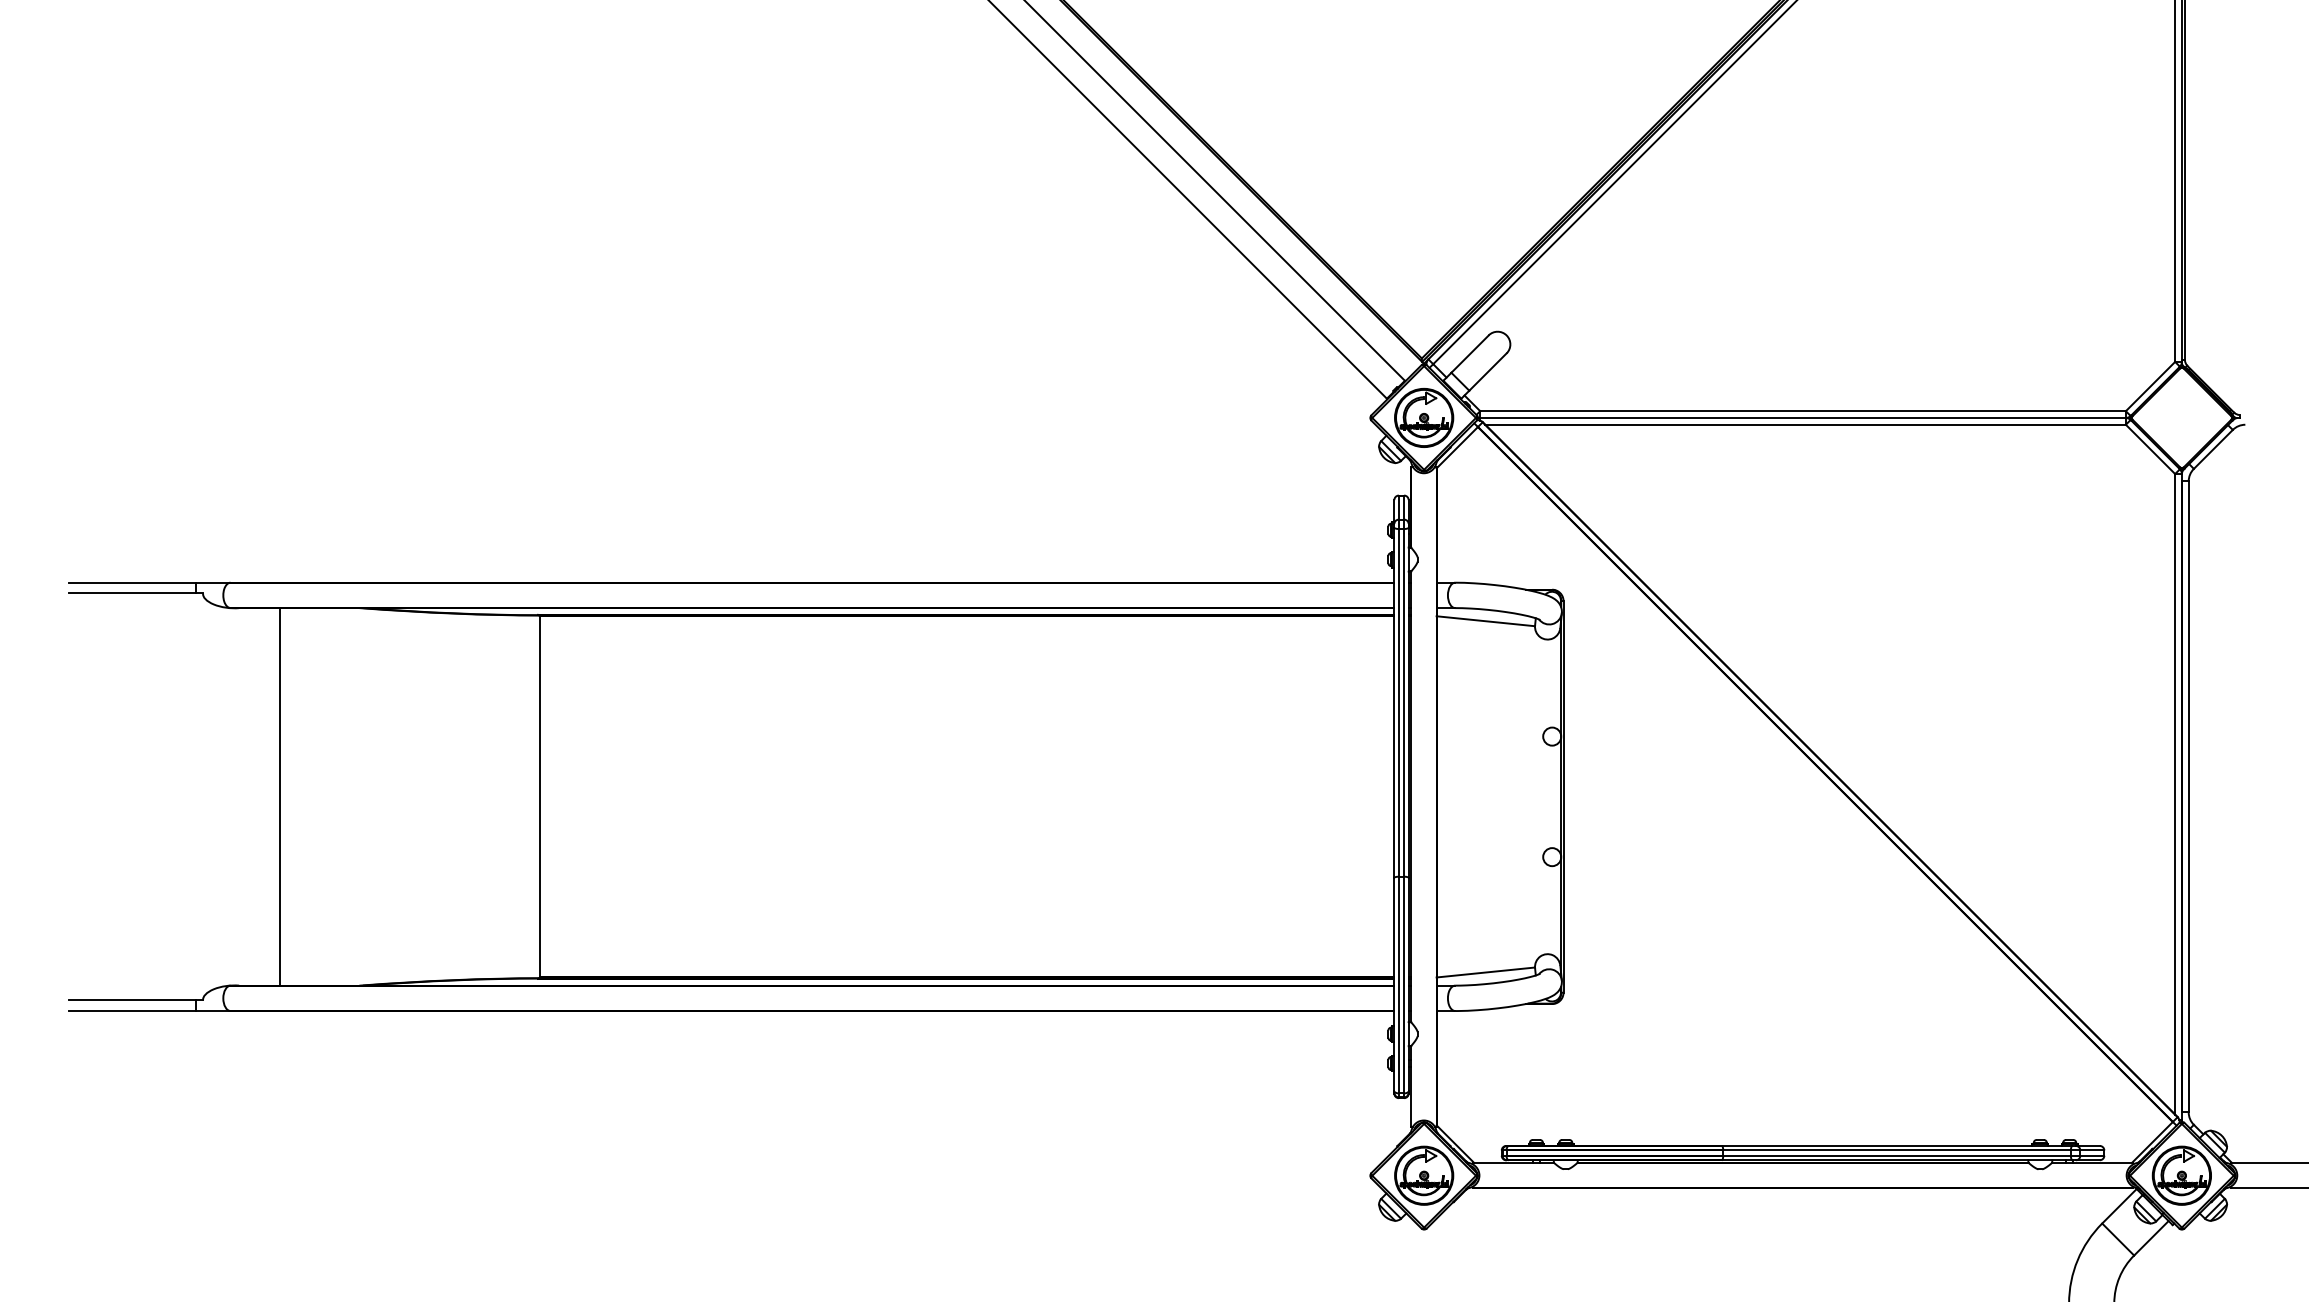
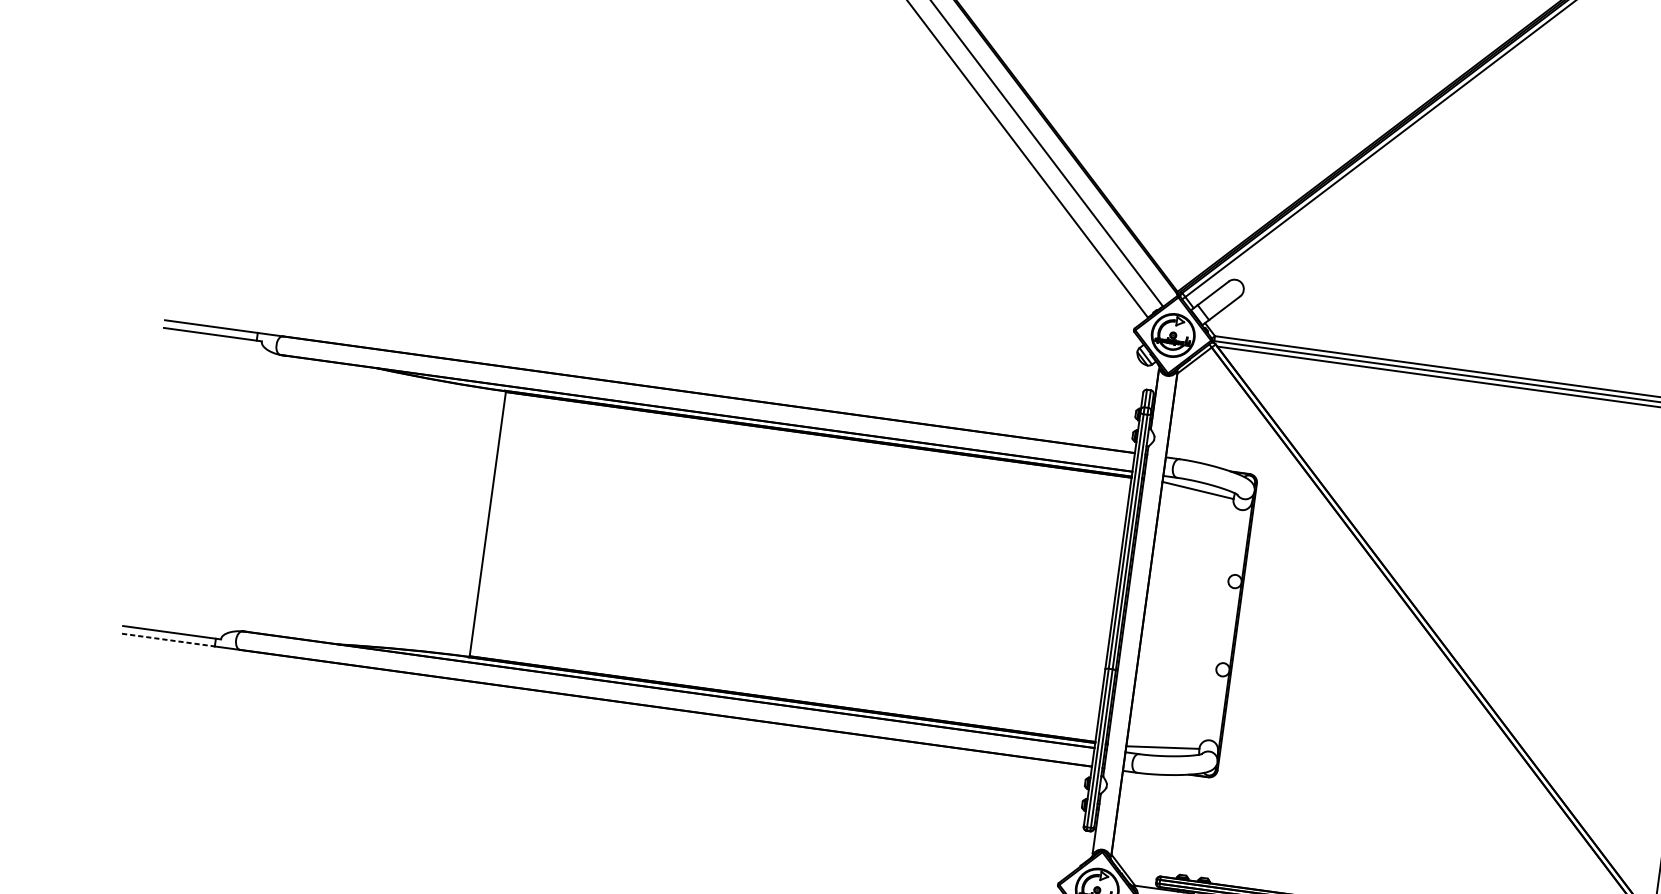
line: (280, 796) -> (298, 497), removed
line: (133, 1011) -> (169, 640), solid -> dashed

